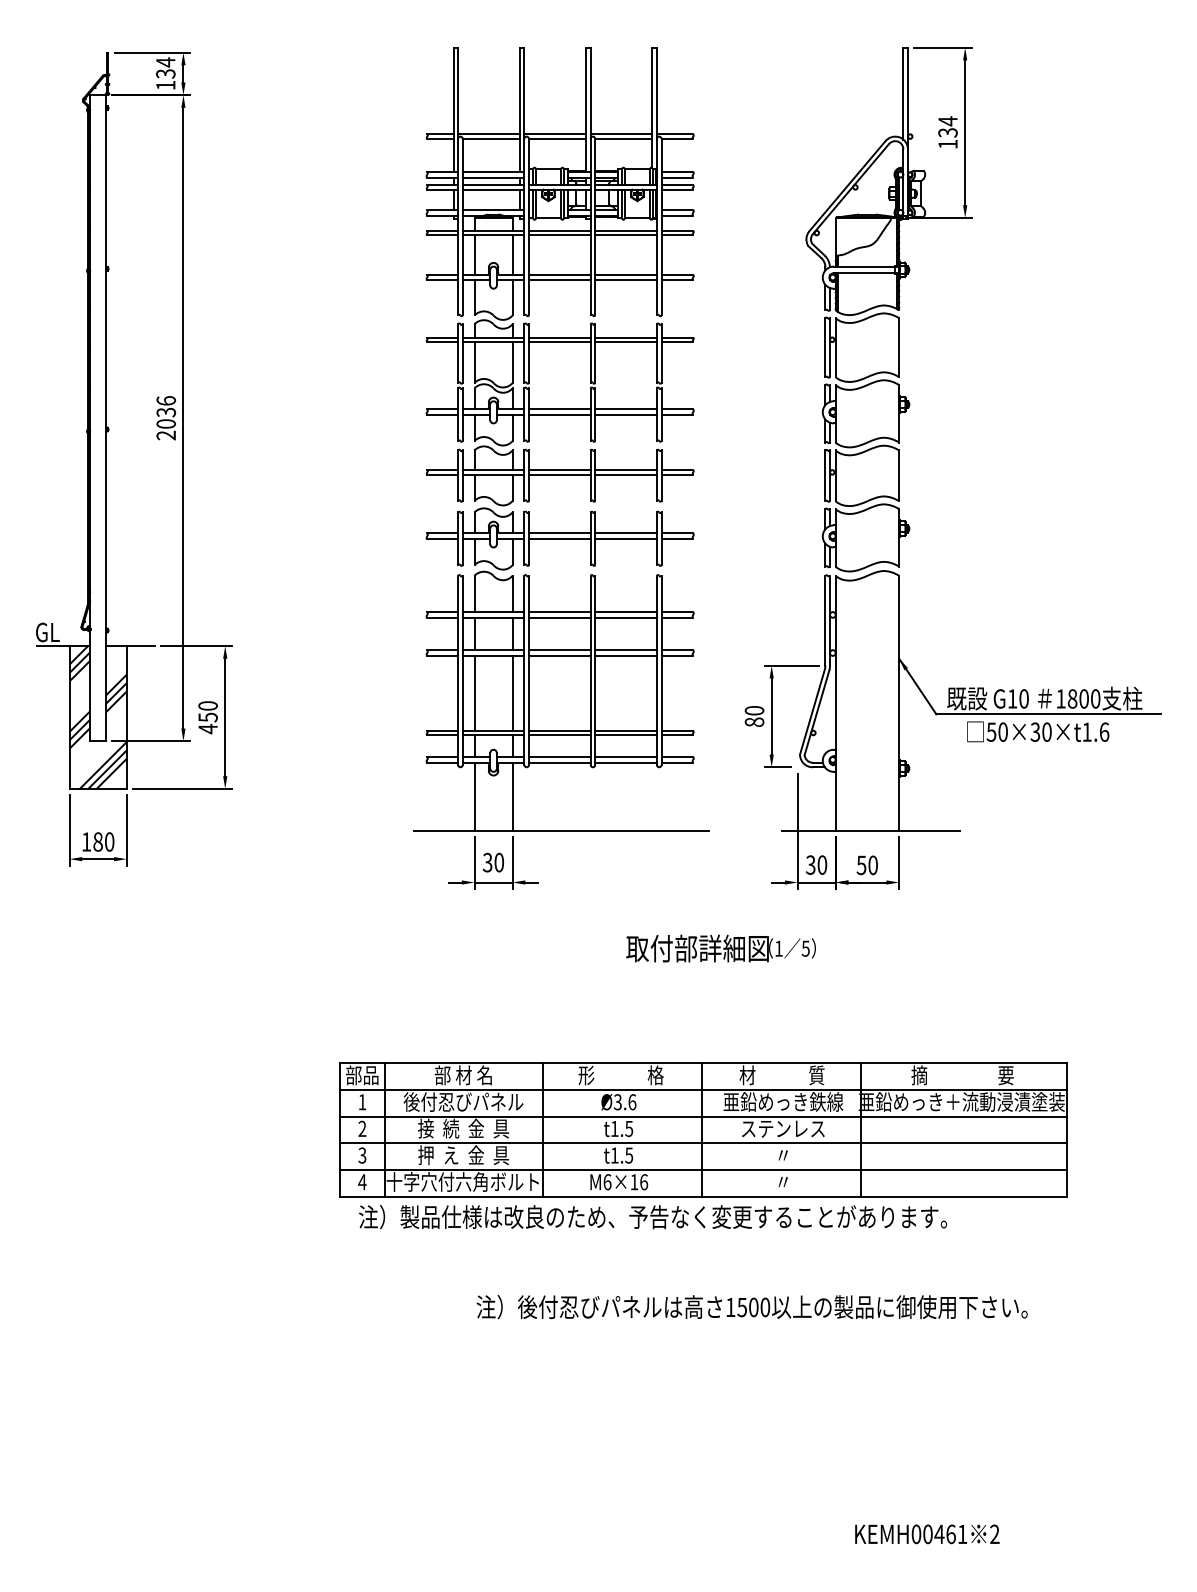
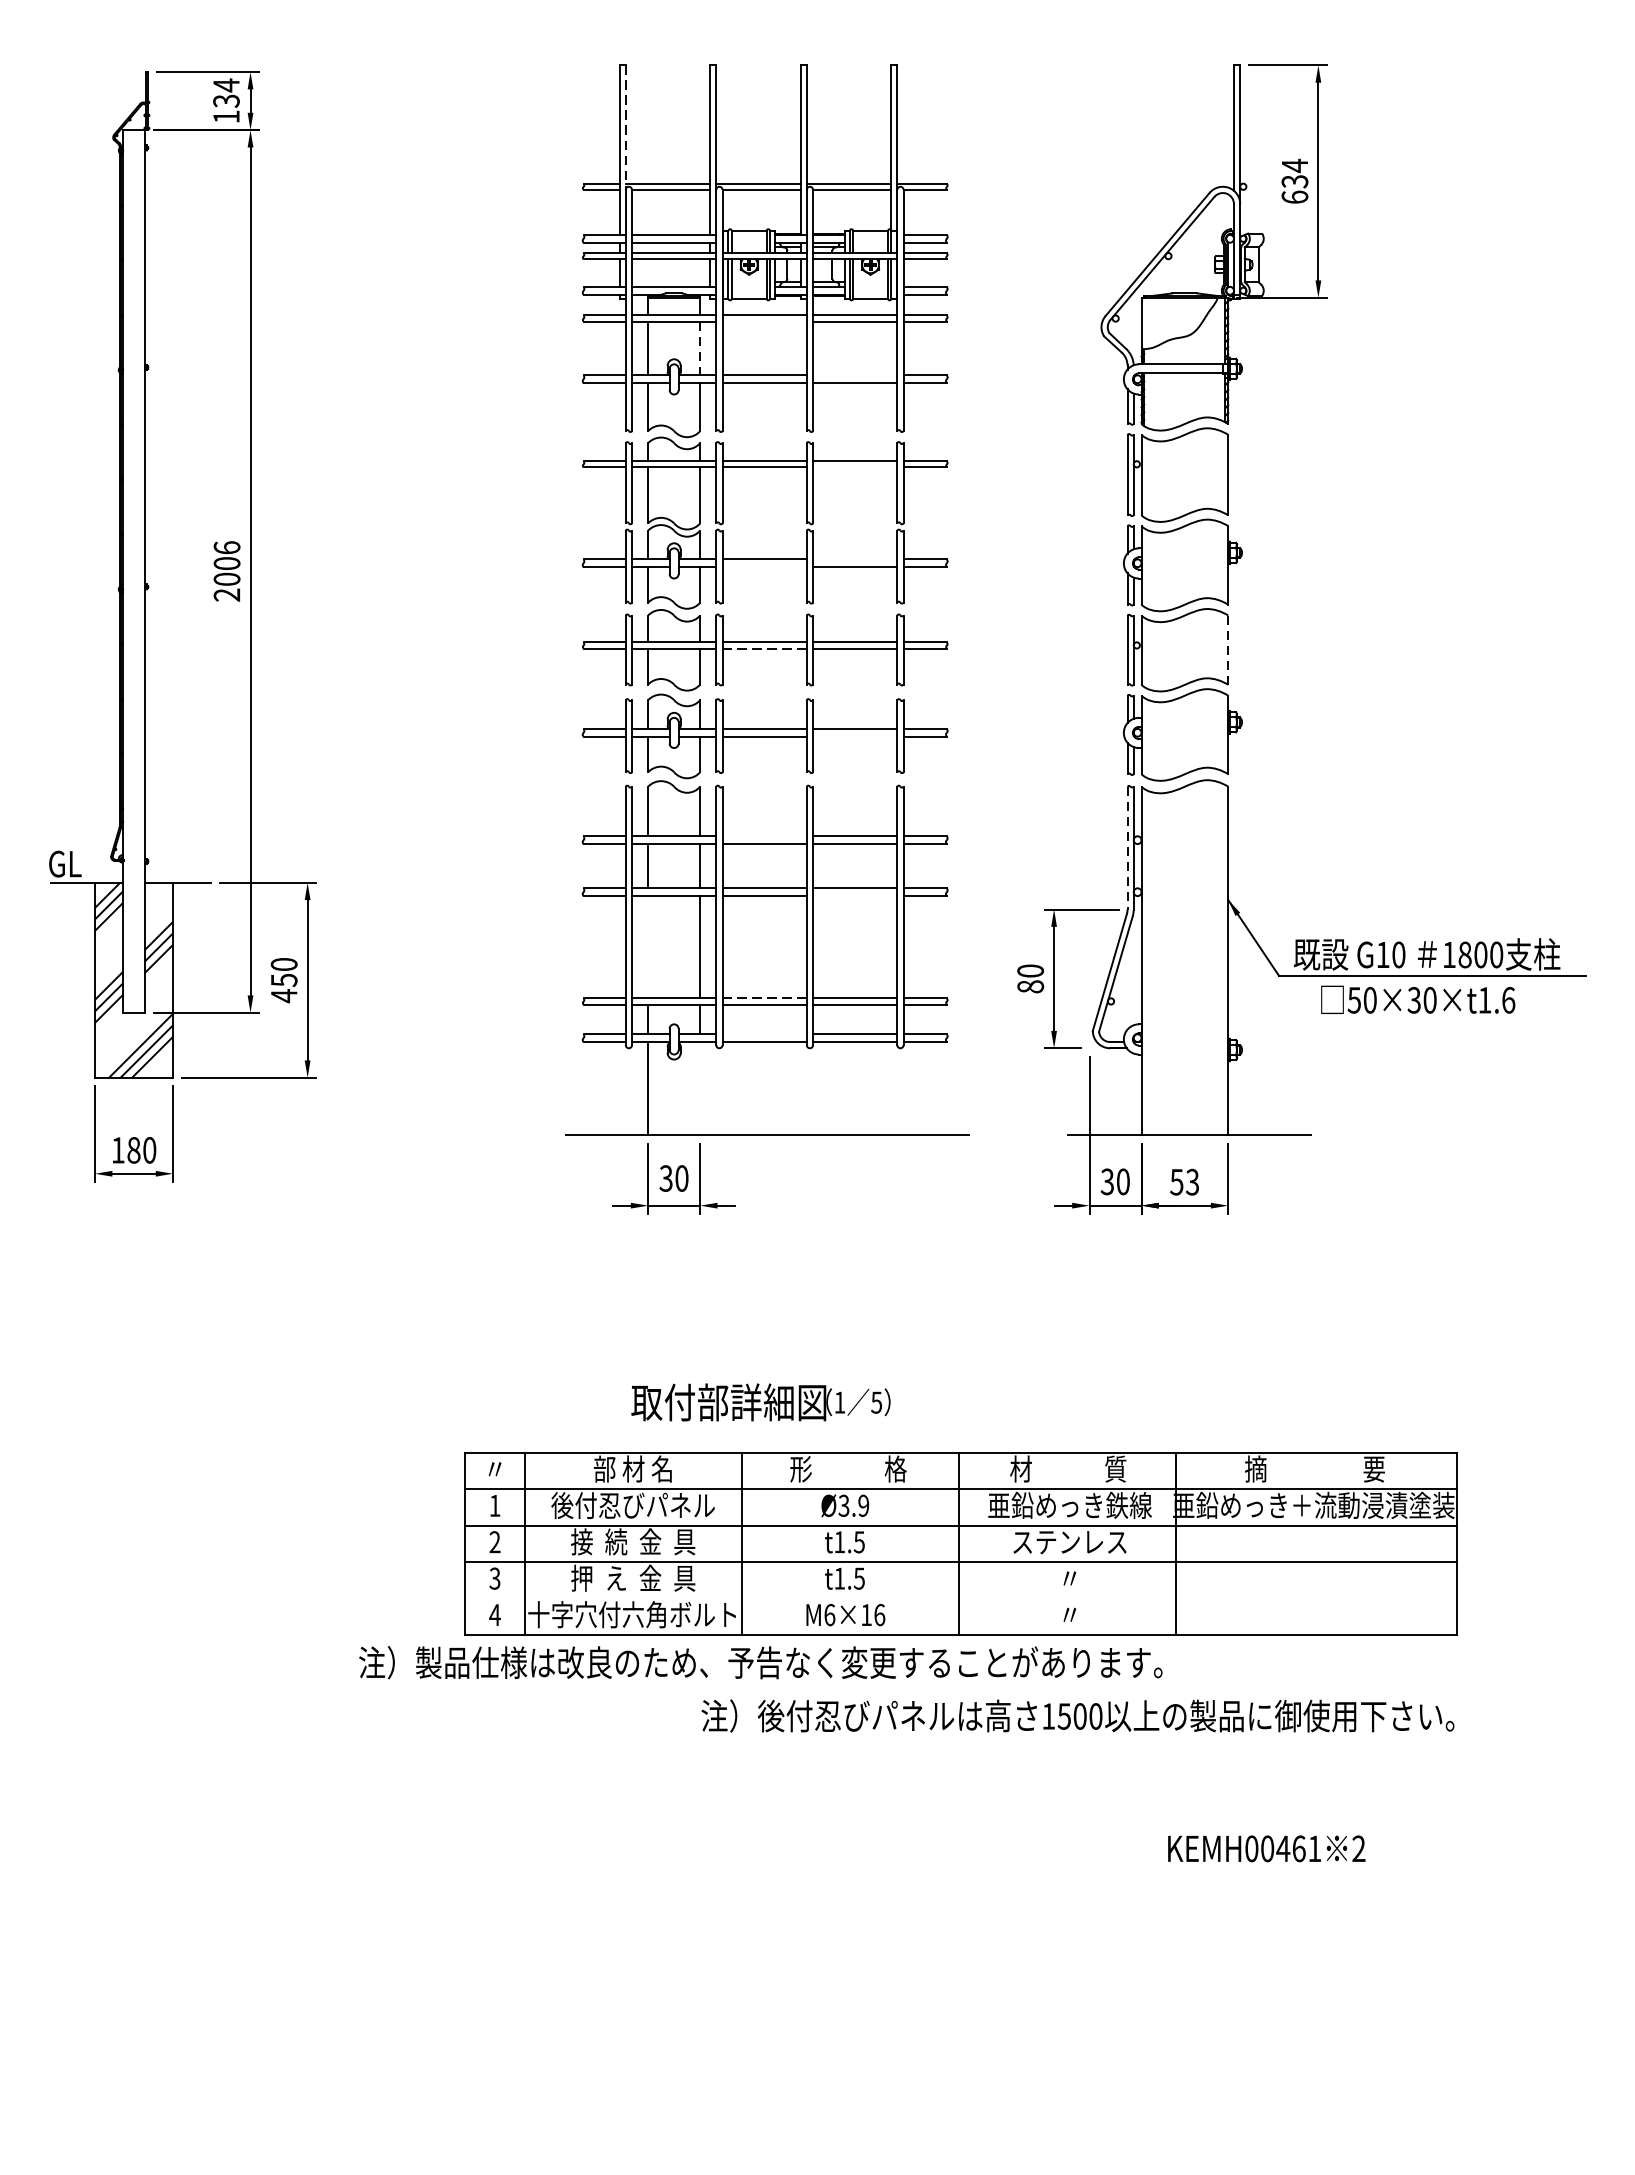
line: (458, 93) -> (626, 127), solid -> dashed
text: (947, 143) -> (1294, 196), 134 -> 634
line: (559, 235) -> (764, 321), removed
line: (512, 255) -> (700, 349), solid -> dashed
line: (625, 274) -> (854, 375), removed
line: (625, 342) -> (854, 468), removed
line: (625, 409) -> (854, 559), removed
text: (165, 412) -> (226, 563), 2036 -> 2006
line: (559, 415) -> (764, 567), removed
line: (559, 474) -> (764, 648), solid -> dashed
line: (899, 476) -> (1228, 651), solid -> dashed
line: (625, 539) -> (854, 737), removed
line: (559, 612) -> (764, 836), removed
line: (825, 620) -> (1127, 847), solid -> dashed
line: (625, 655) -> (854, 895), removed
line: (474, 692) -> (648, 946), removed
line: (559, 730) -> (764, 998), solid -> dashed
line: (559, 757) -> (764, 1034), removed
line: (512, 796) -> (700, 1088), removed
text: (872, 864) -> (1191, 1181), 50 -> 53
text: (720, 948) -> (760, 1402), moved
text: (362, 1075) -> (495, 1469), 部品 -> 〃
text: (632, 1102) -> (863, 1506), Ø3.6 -> Ø3.9
line: (703, 1170) -> (960, 1599), removed
text: (652, 1217) -> (760, 1663), moved
text: (751, 1307) -> (1077, 1716), moved
text: (927, 1534) -> (1266, 1849), moved

